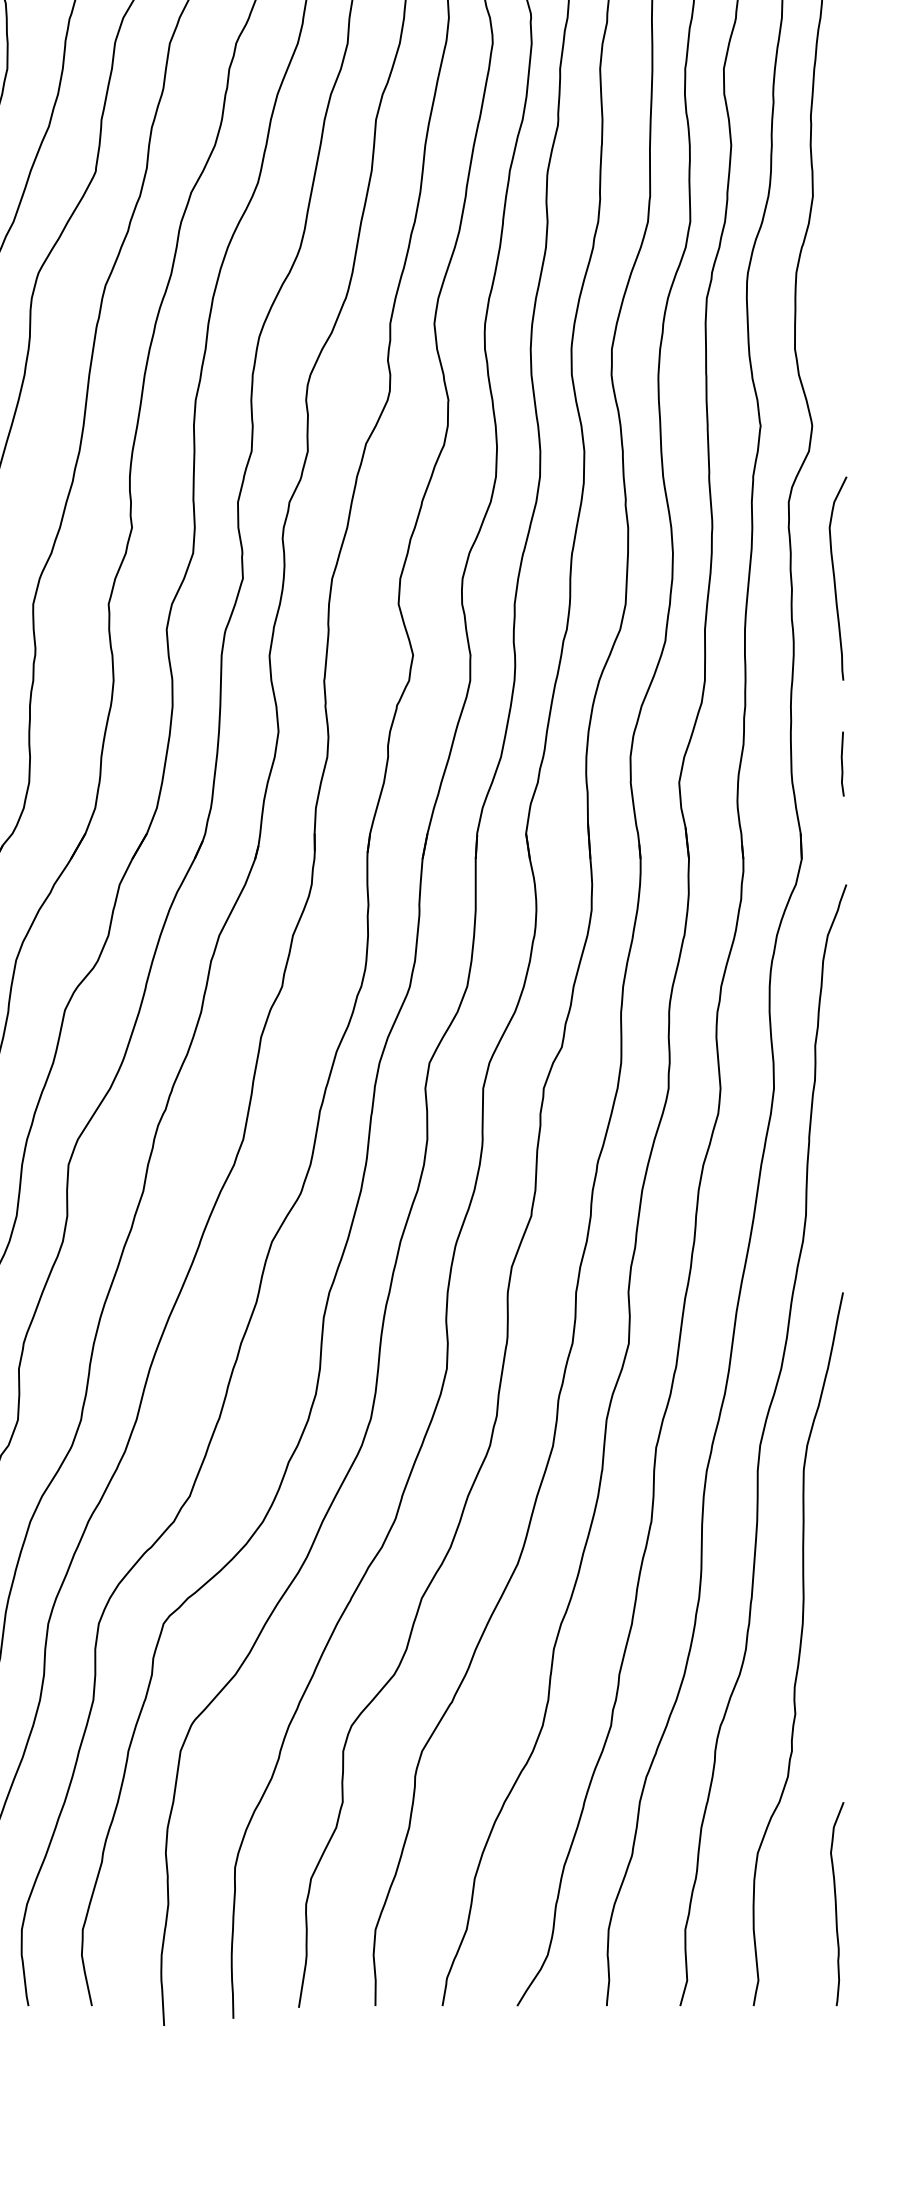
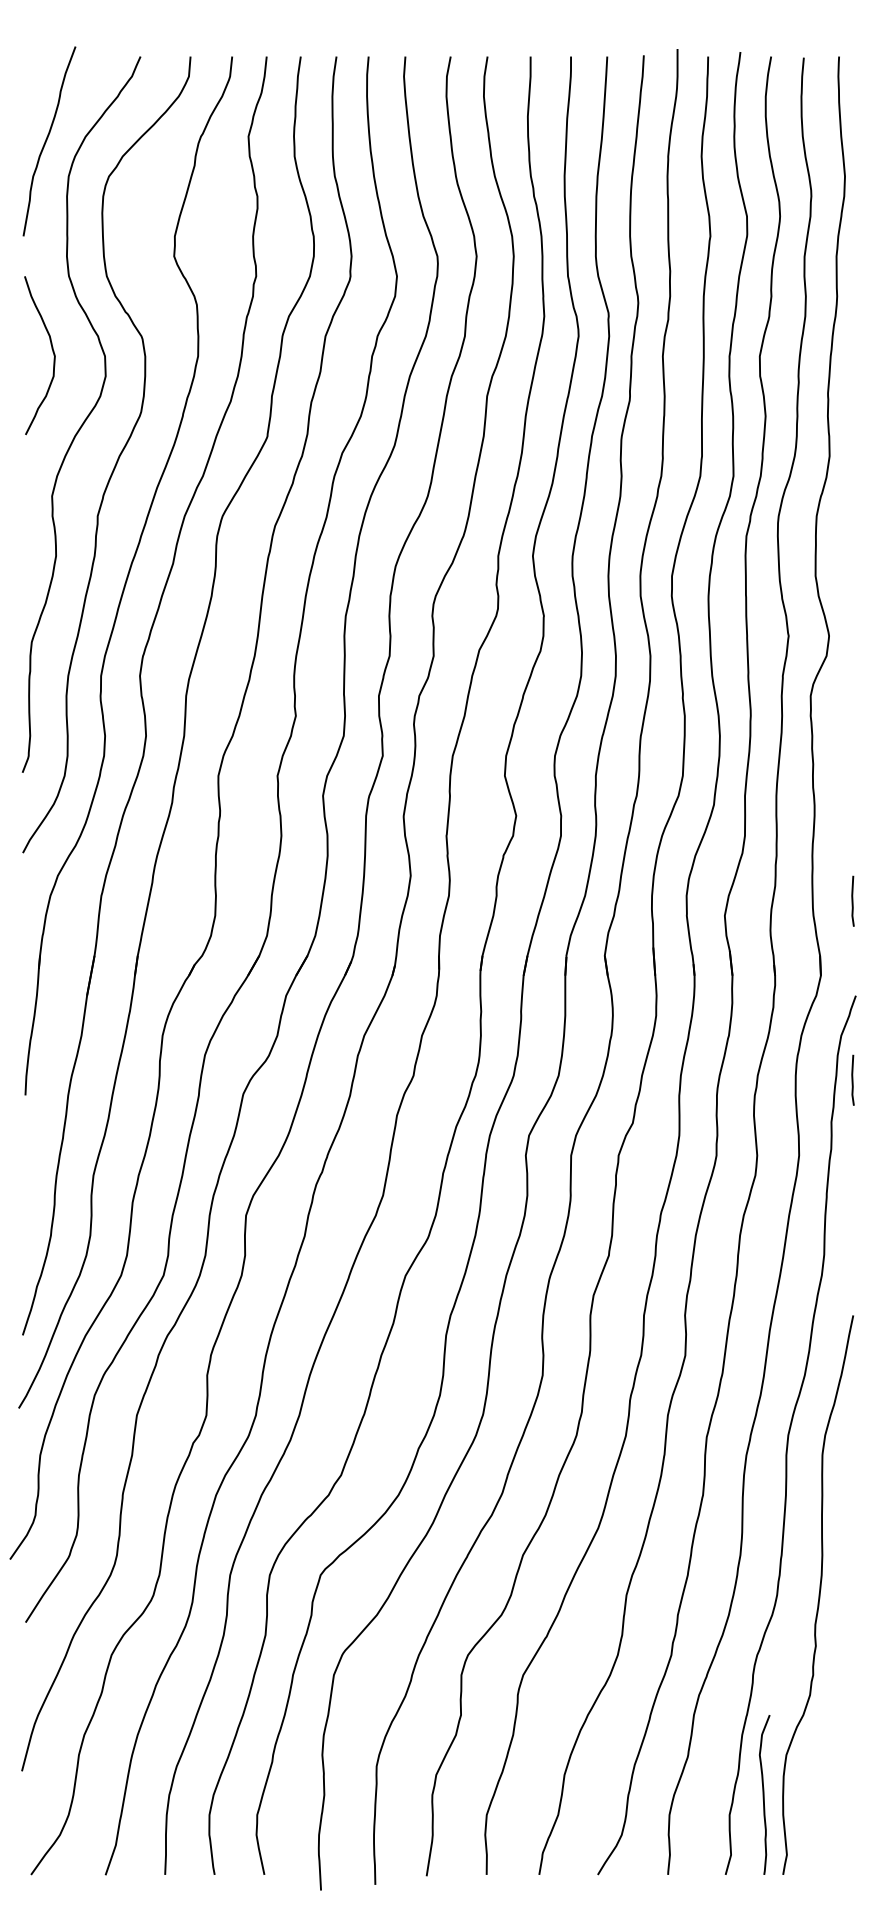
curve: (835, 578) -> (847, 755), removed
line: (842, 991) -> (852, 1079), added
curve: (836, 1903) -> (764, 1794), moved

